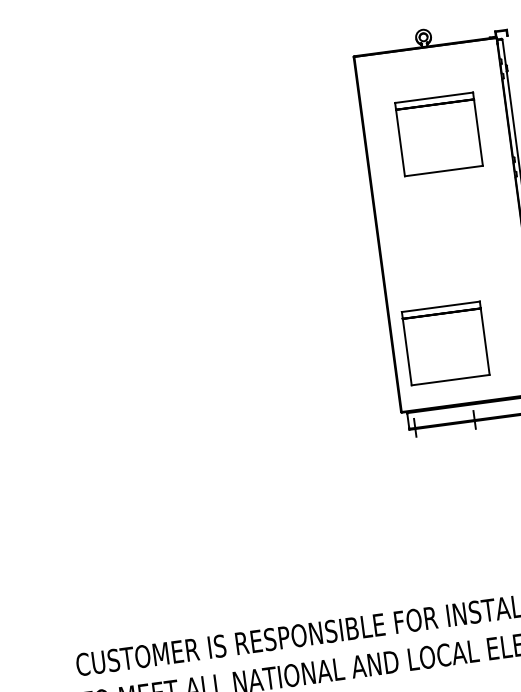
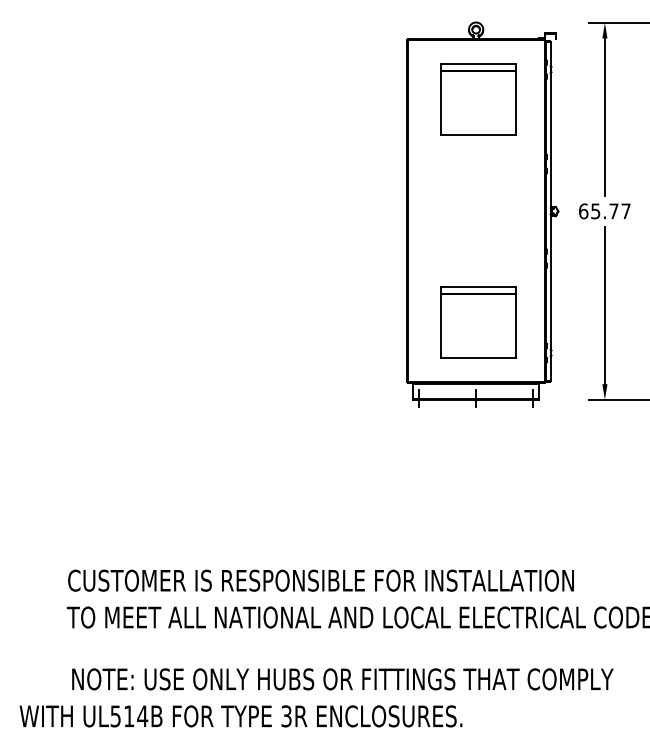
part: (439, 134) -> (478, 99), moved
part: (445, 343) -> (478, 322), moved

